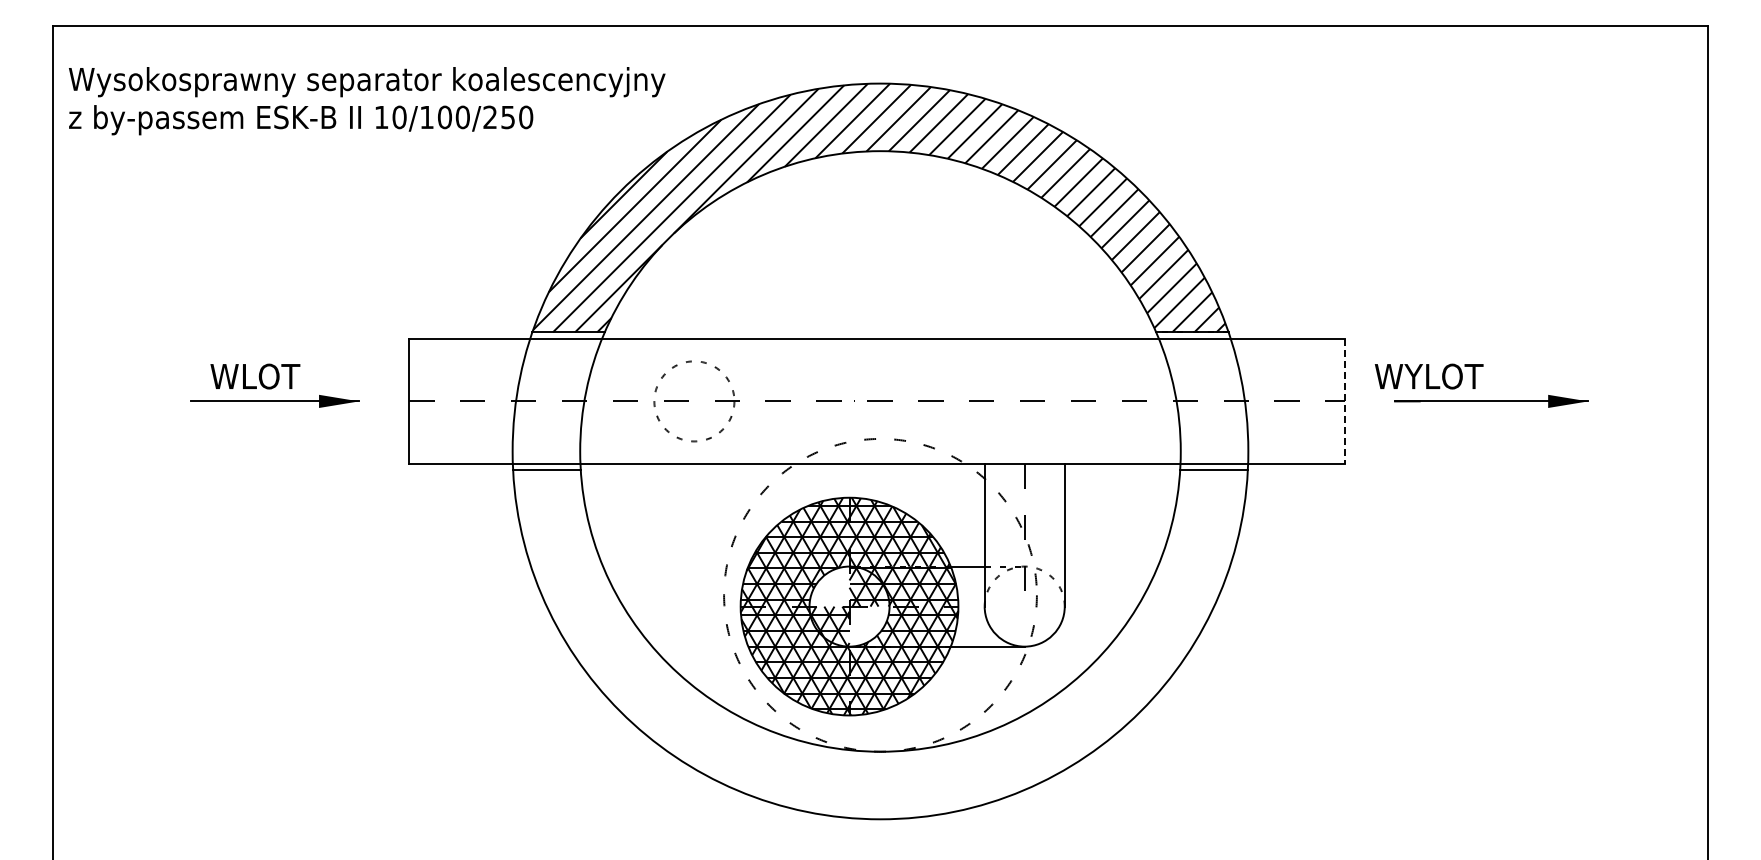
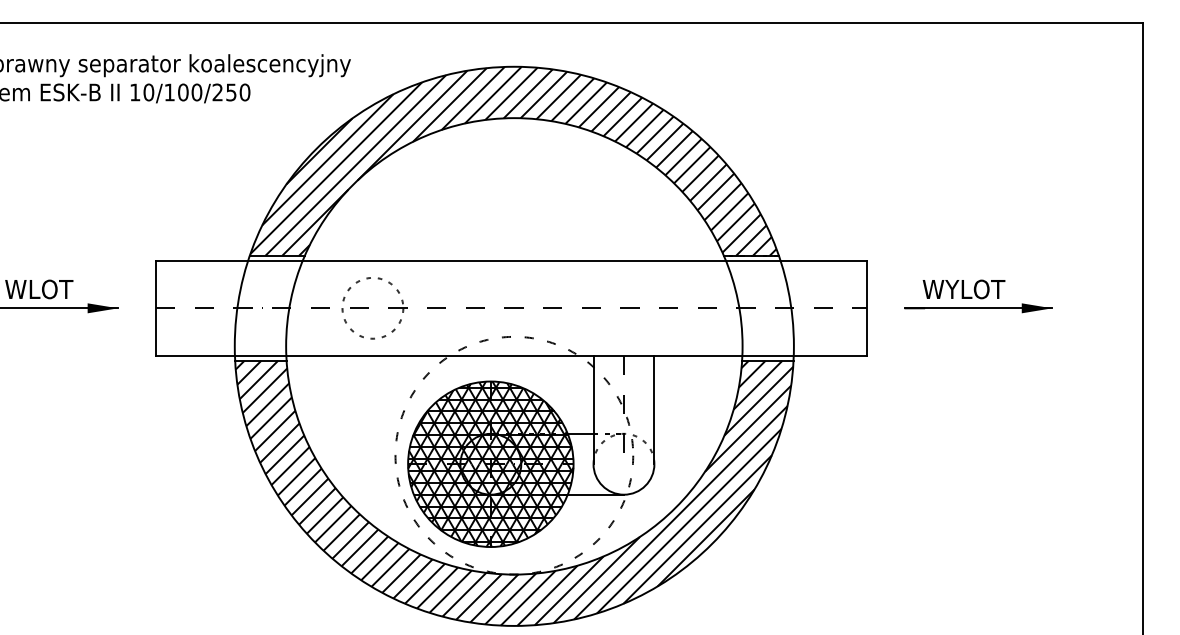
text: (1429, 376) -> (964, 289), moved
line: (1345, 401) -> (867, 308), dashed -> solid
hatch: (829, 587) -> (475, 449), added
hatch: (868, 626) -> (505, 479), added
hatch: (880, 644) -> (514, 493), added

